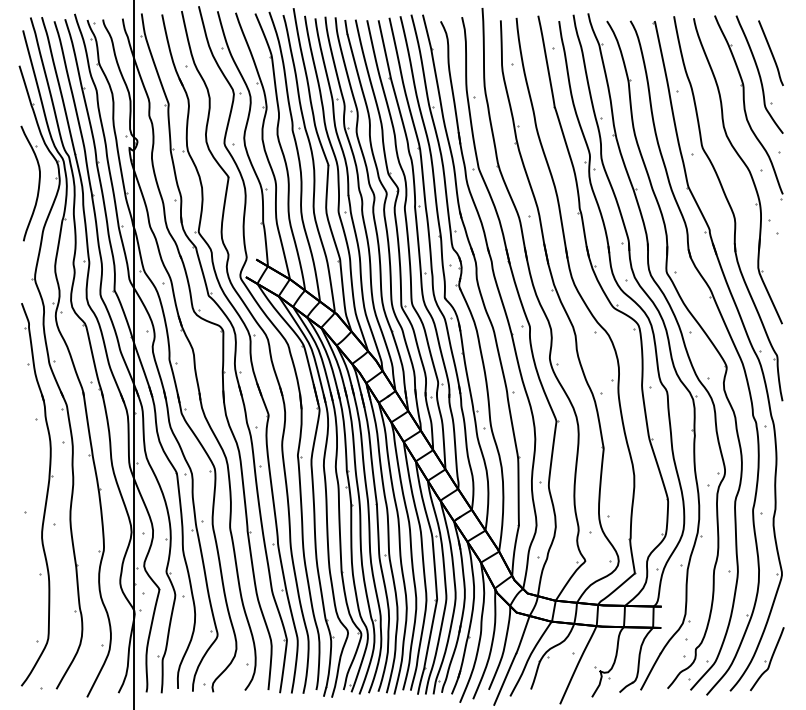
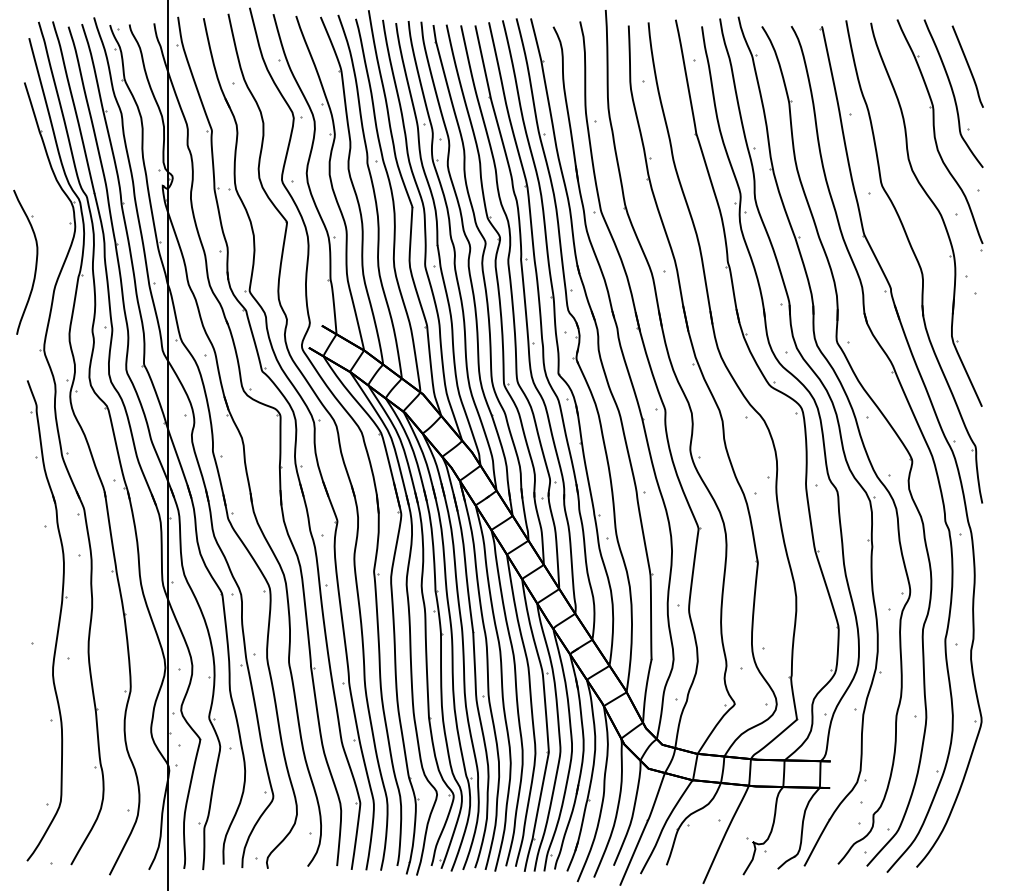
part: (38, 182) -> (35, 261), moved
part: (766, 659) -> (962, 827), removed

